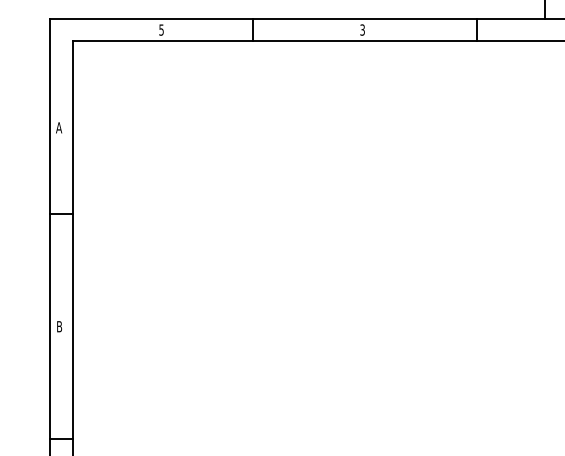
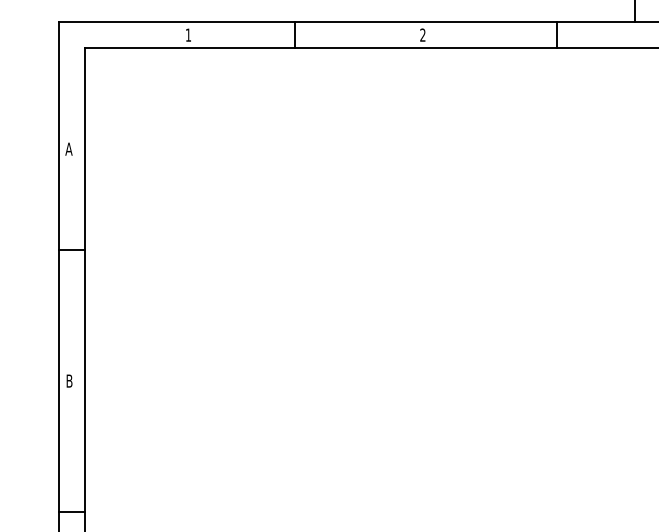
text: (161, 29) -> (188, 34), 5 -> 1
text: (362, 30) -> (422, 35), 3 -> 2

